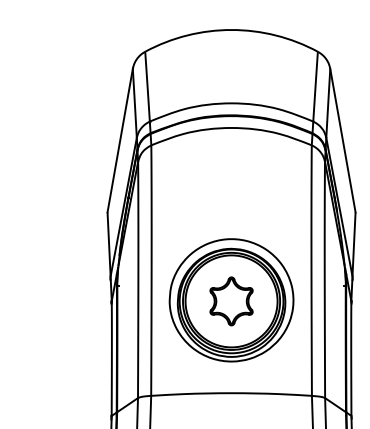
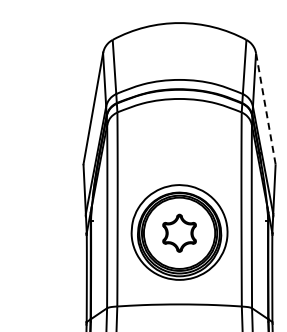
line: (342, 140) -> (265, 108), solid -> dashed

